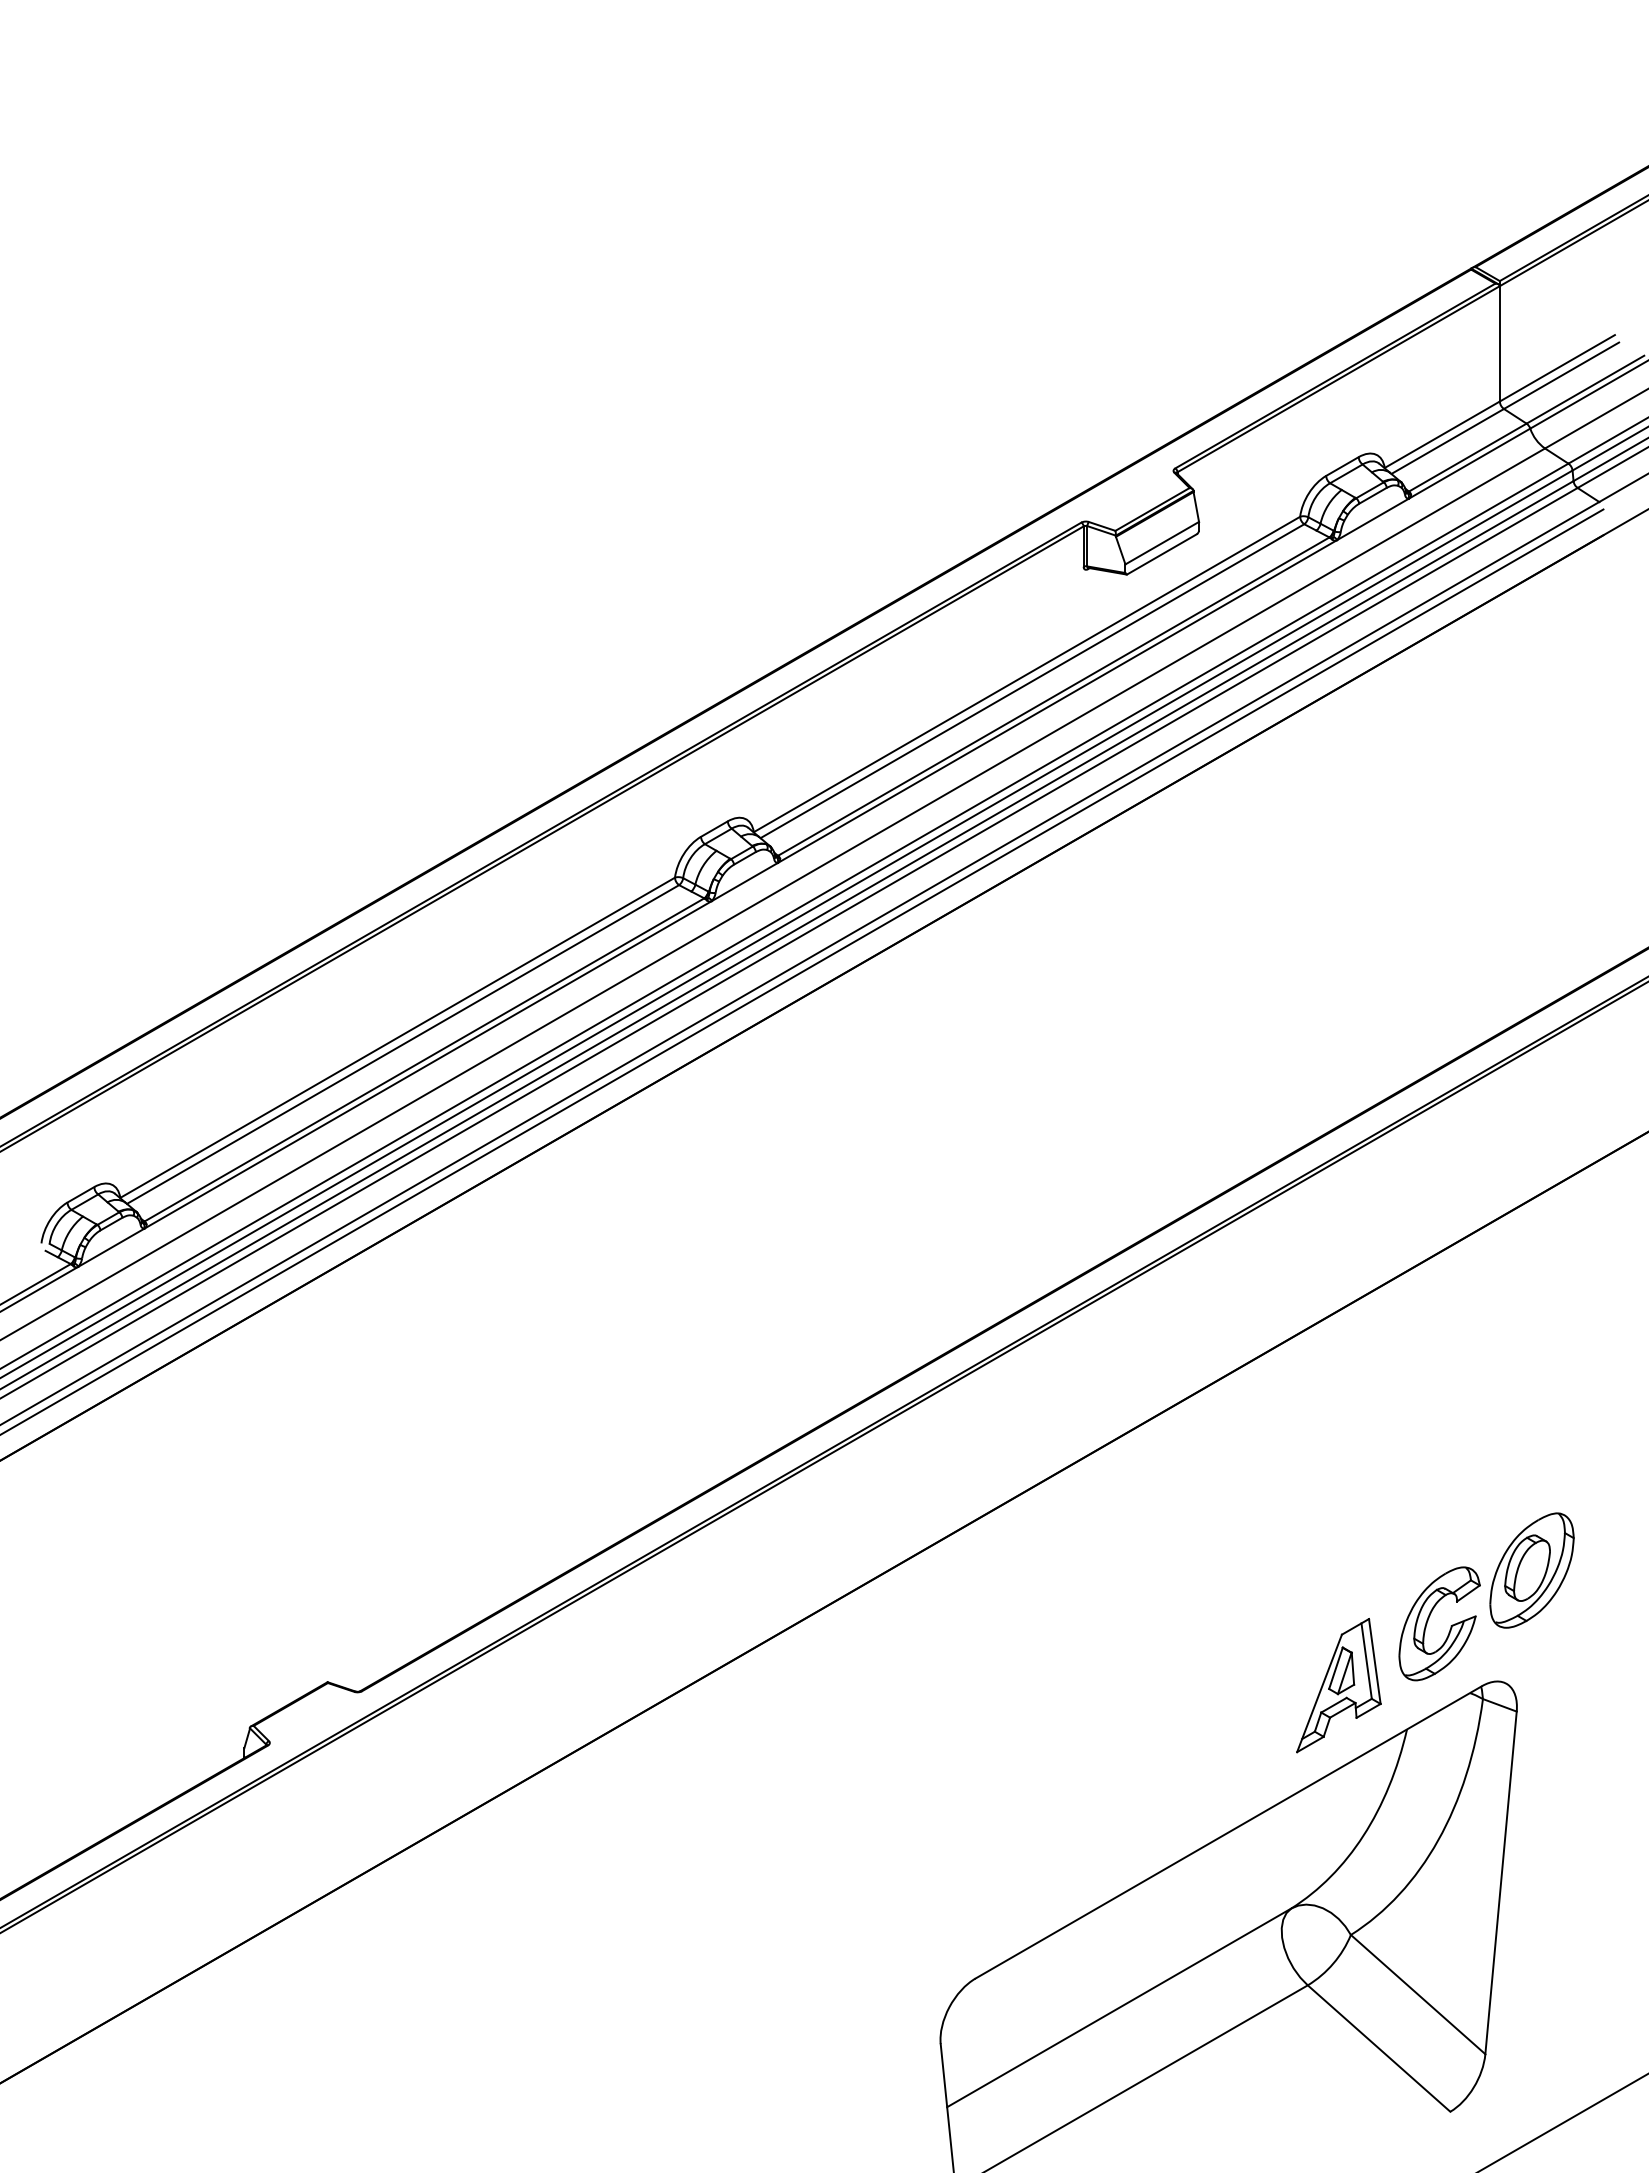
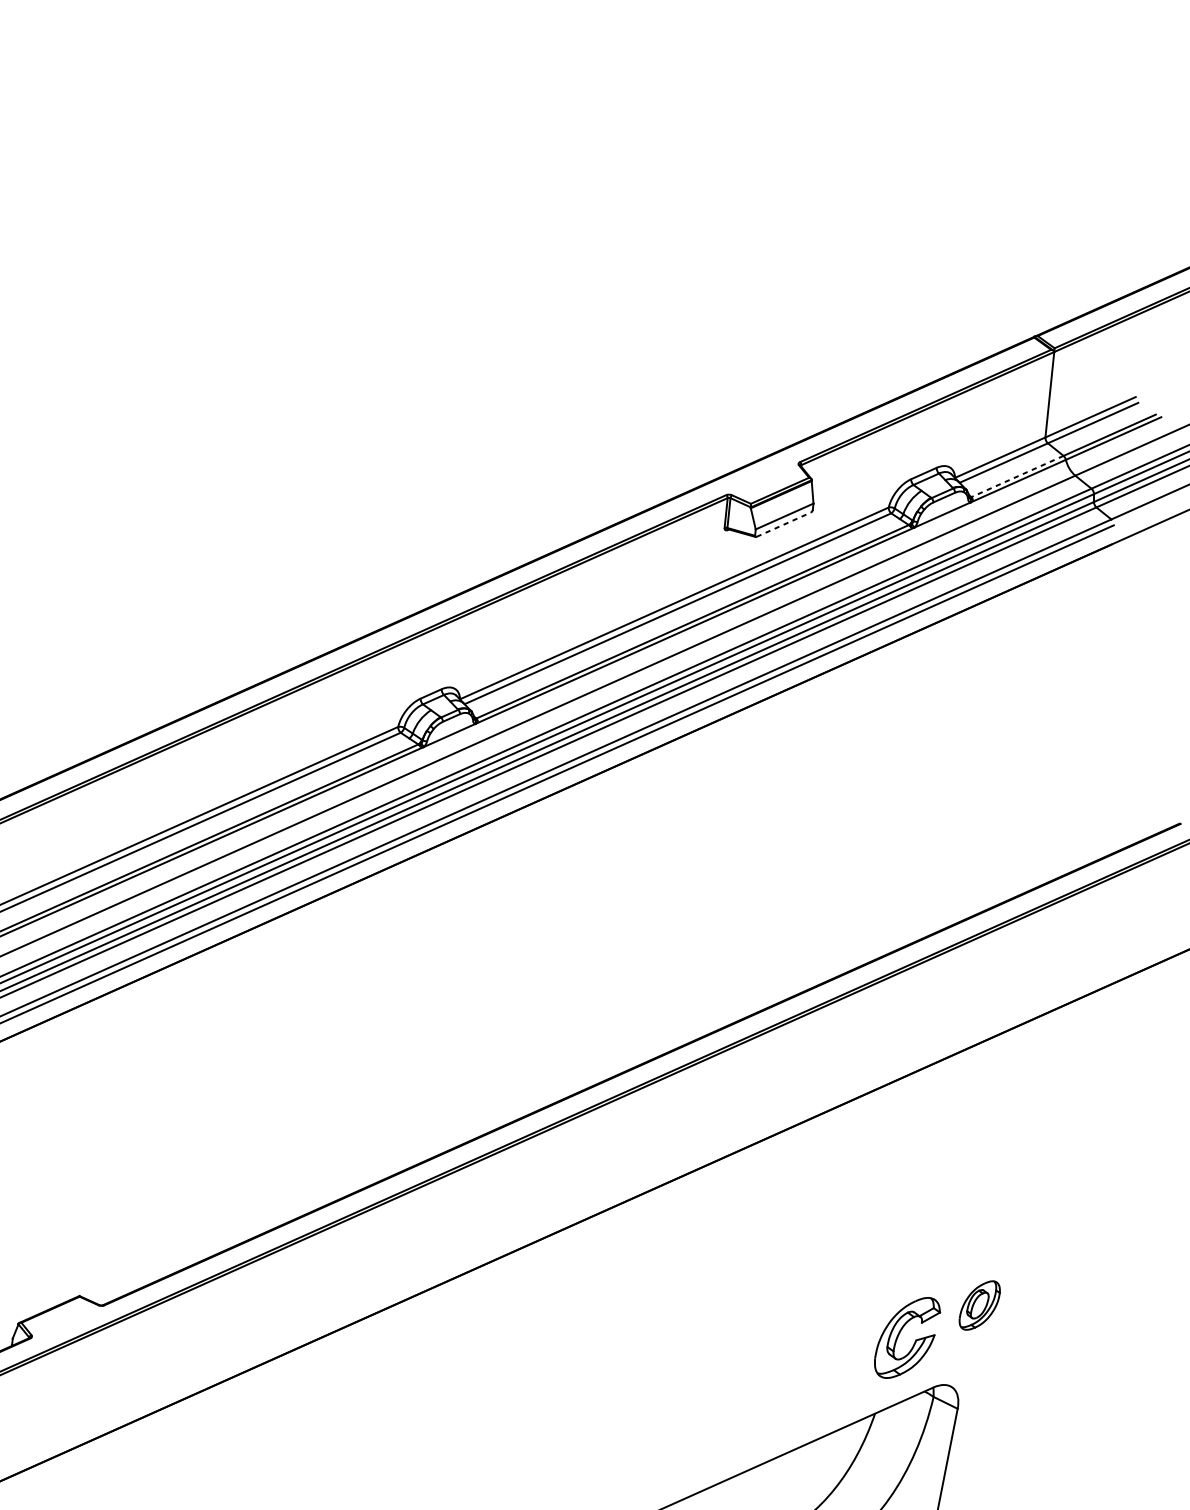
line: (1467, 457) -> (1017, 476), solid -> dashed
line: (1162, 554) -> (783, 524), solid -> dashed
part: (1531, 1570) -> (979, 1305), size x0.6
part: (1338, 1685) -> (827, 1375), removed

